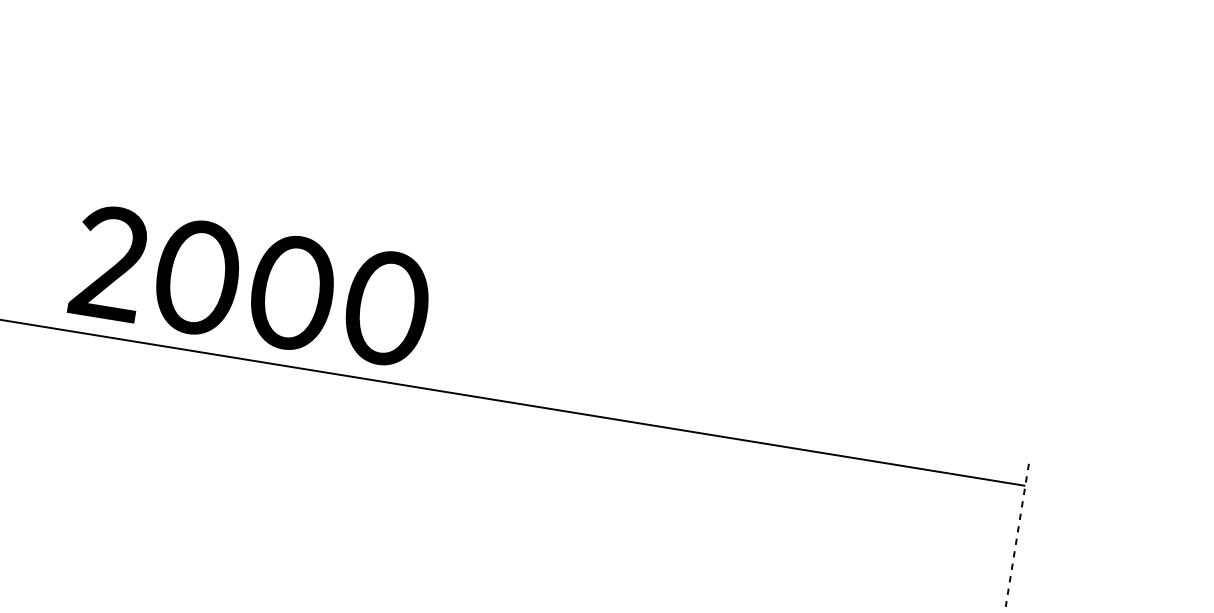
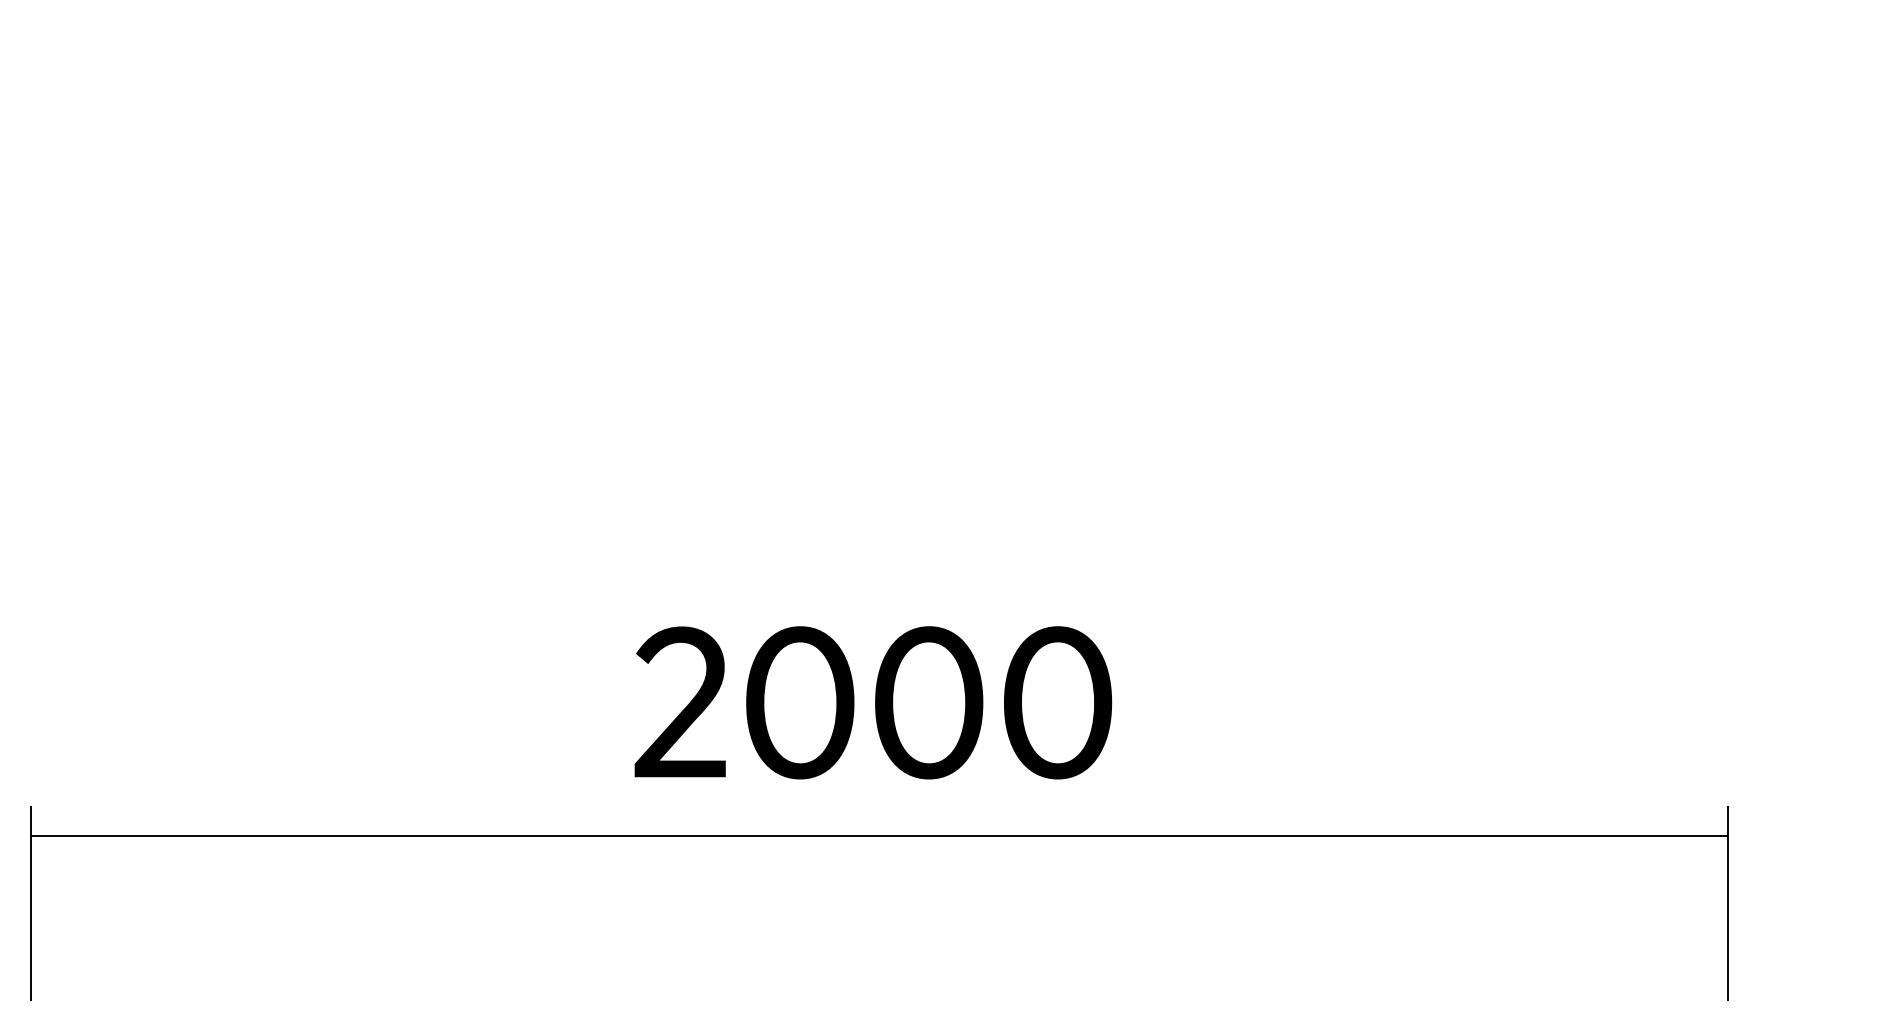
part: (251, 286) -> (873, 702), moved
line: (1017, 535) -> (1727, 903), dashed -> solid

